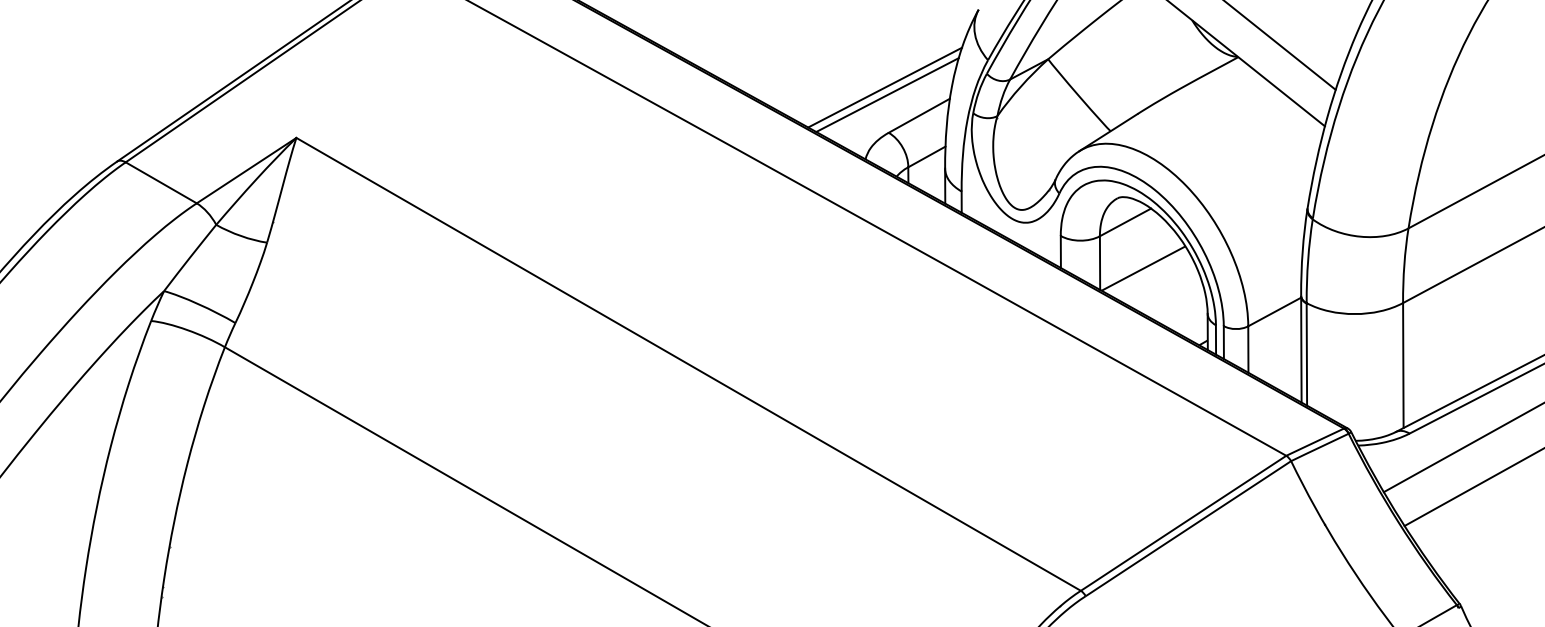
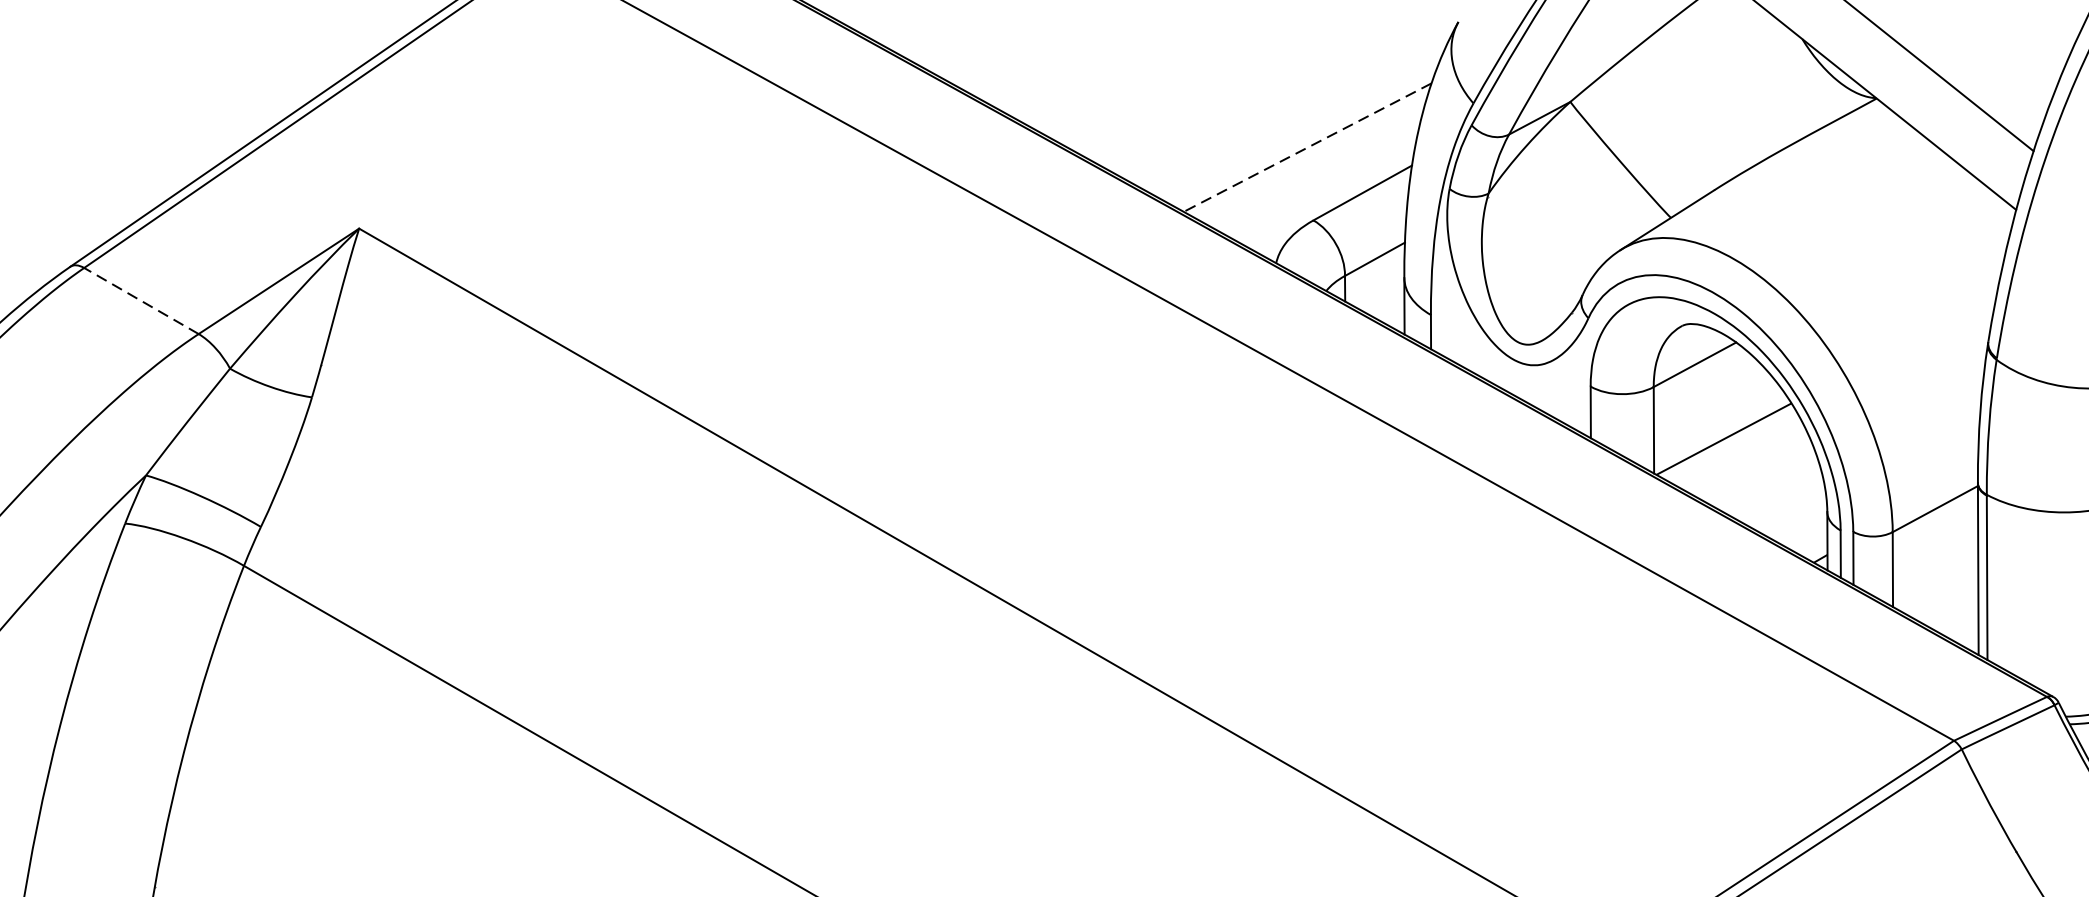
line: (885, 87) -> (1308, 147), solid -> dashed
line: (887, 95) -> (1311, 160), removed
line: (160, 182) -> (140, 300), solid -> dashed

